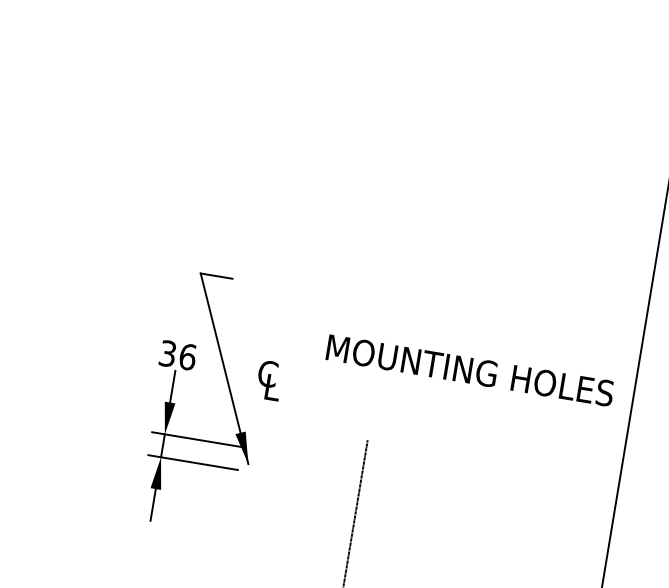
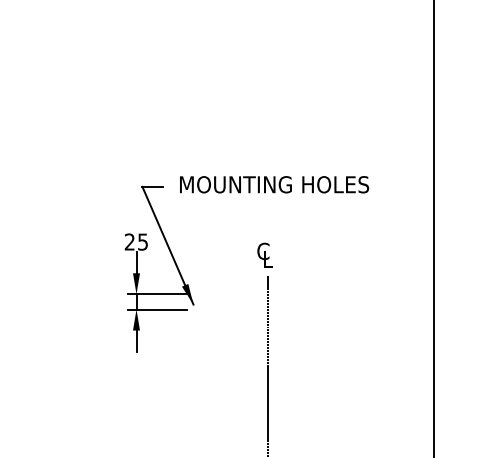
text: (178, 354) -> (136, 241), 36 -> 25
text: (470, 370) -> (274, 184), moved
text: (268, 378) -> (264, 254), moved

